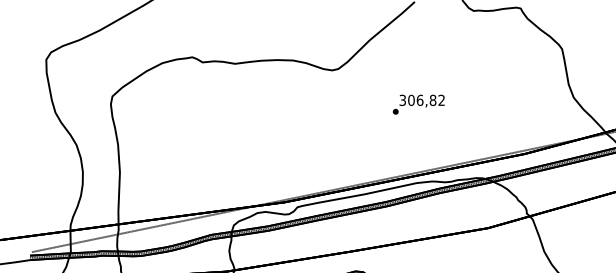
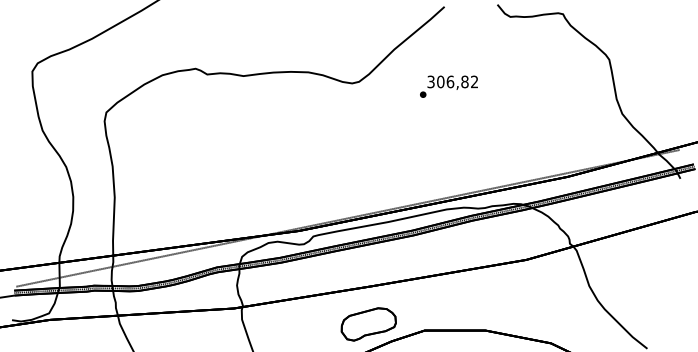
text: (418, 104) -> (448, 86), moved

